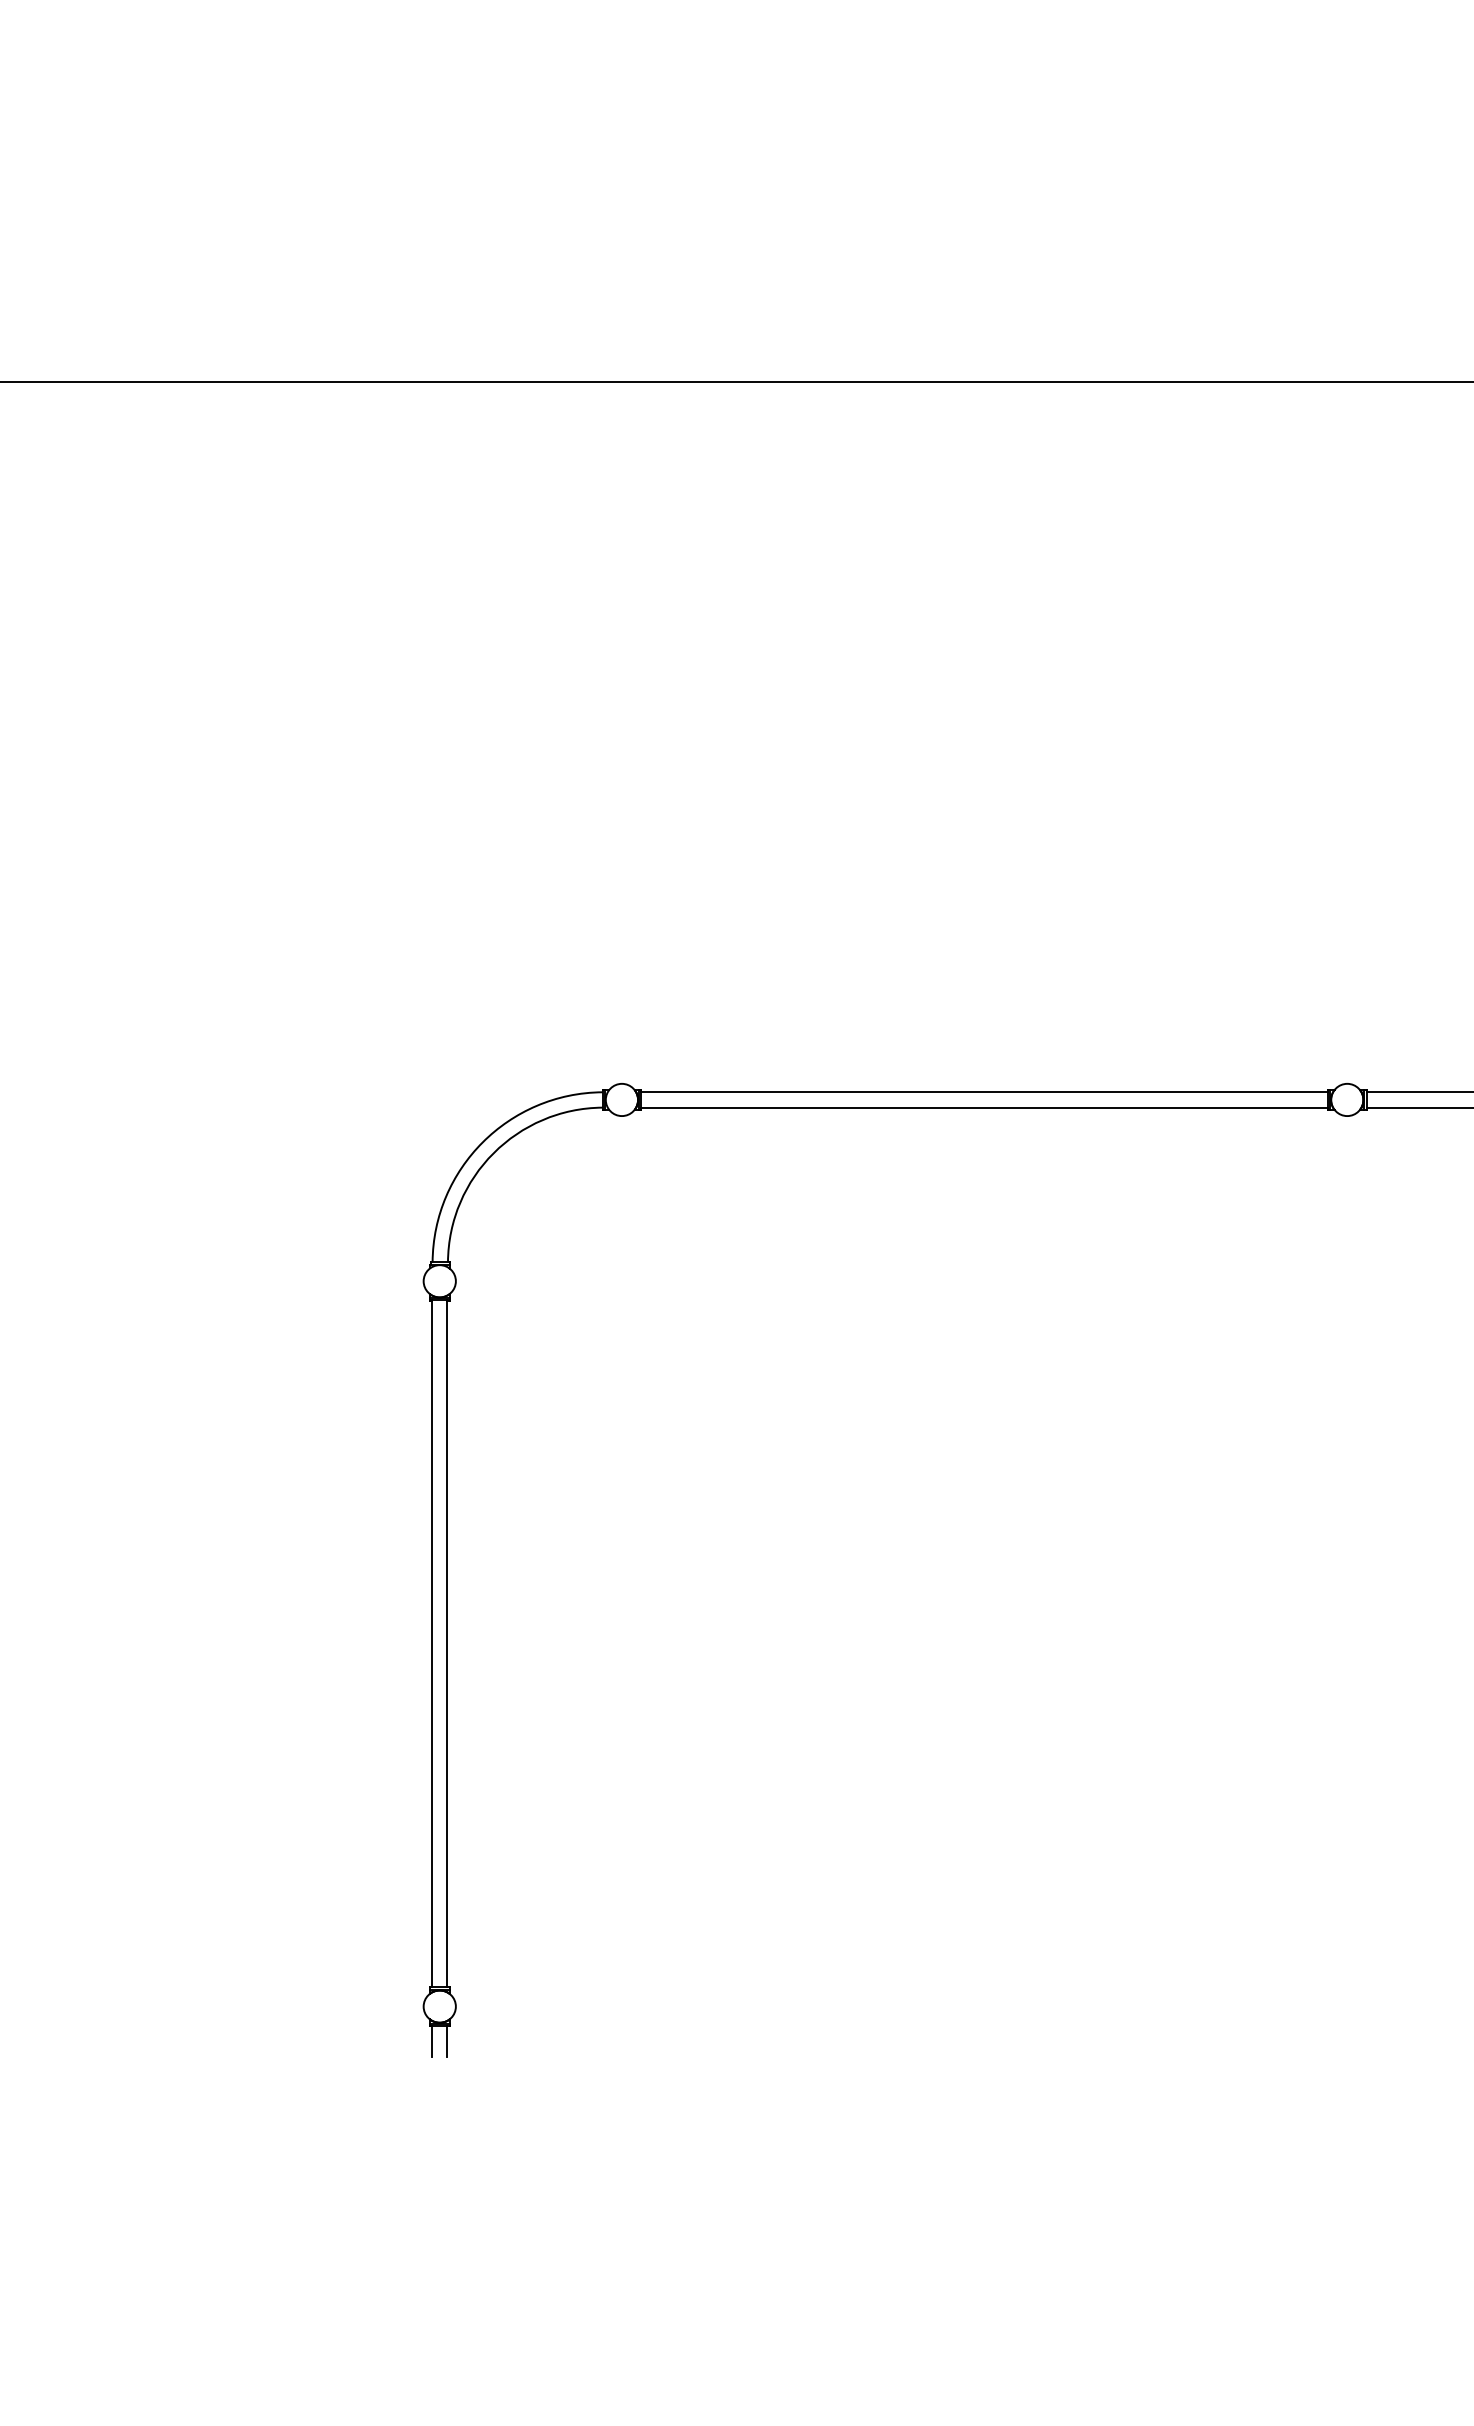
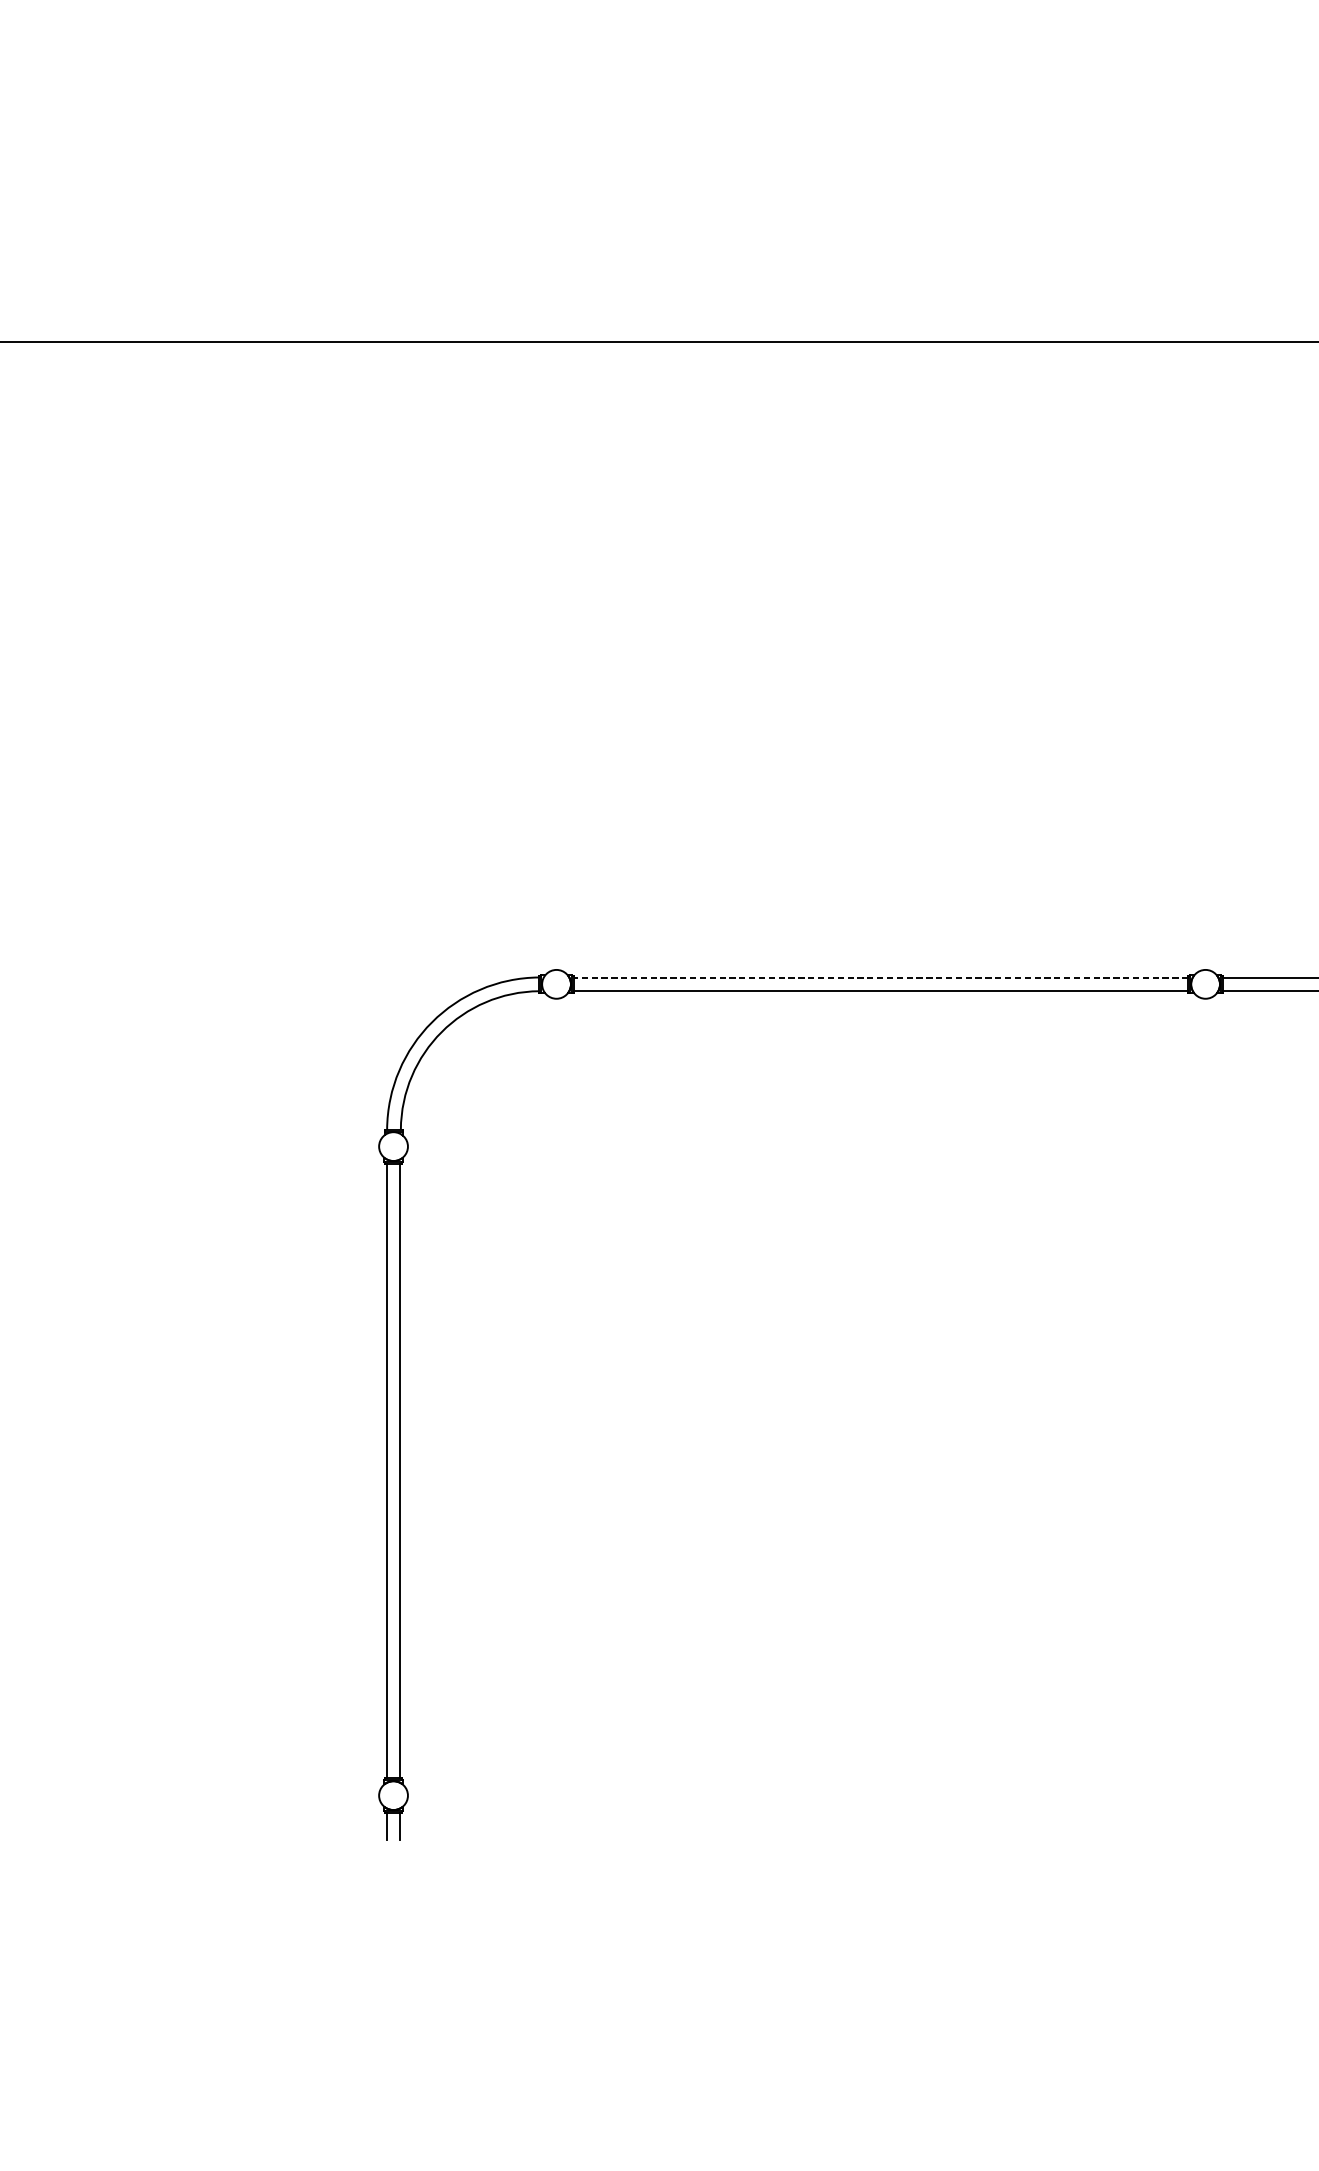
line: (984, 1092) -> (880, 977), solid -> dashed

